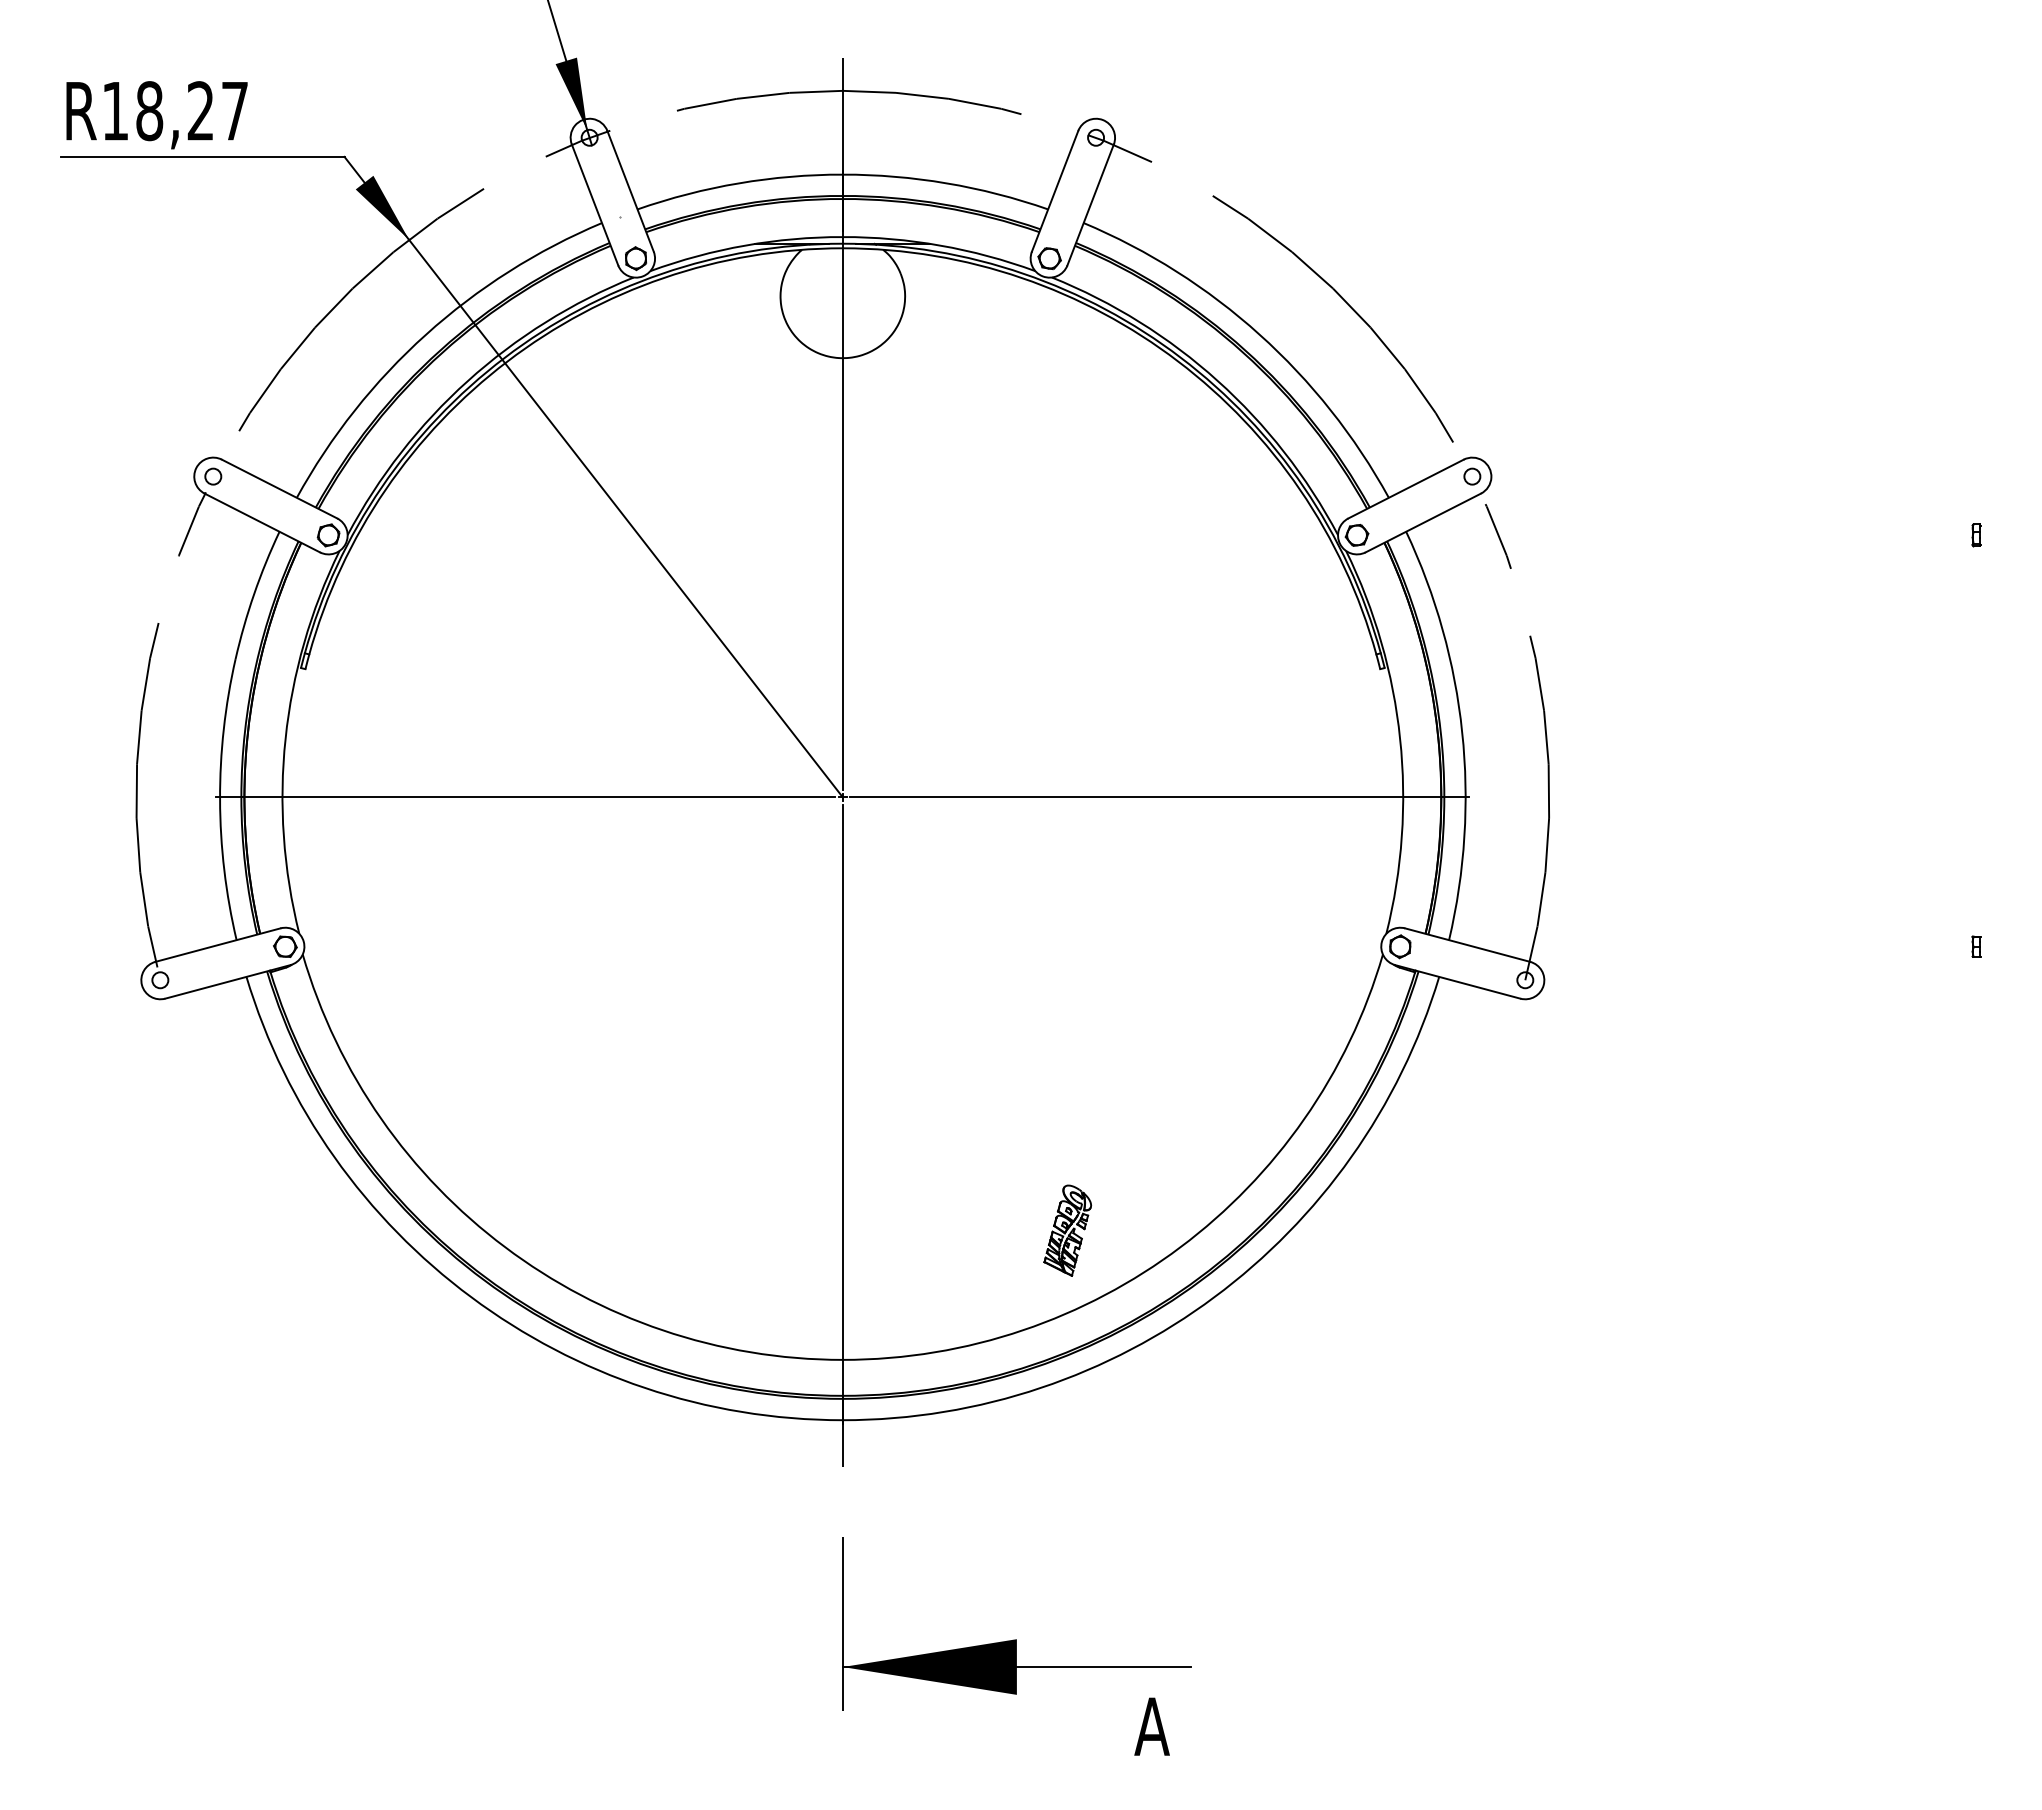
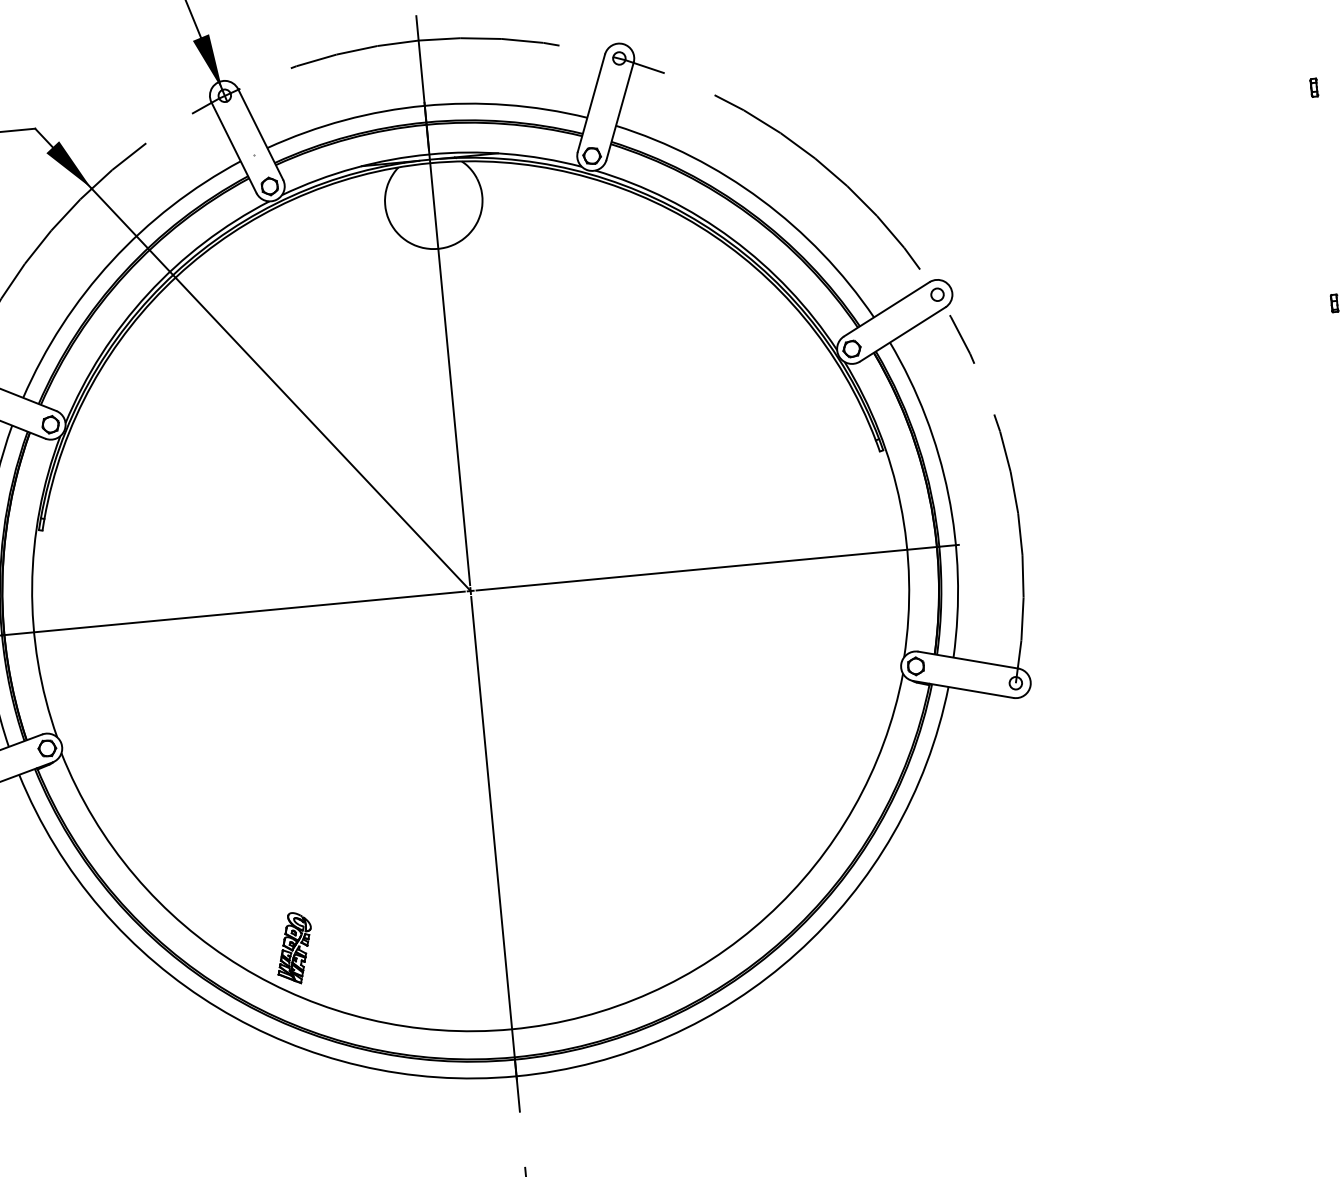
part: (1976, 258) -> (1314, 87), added
part: (1067, 1230) -> (294, 948), moved

